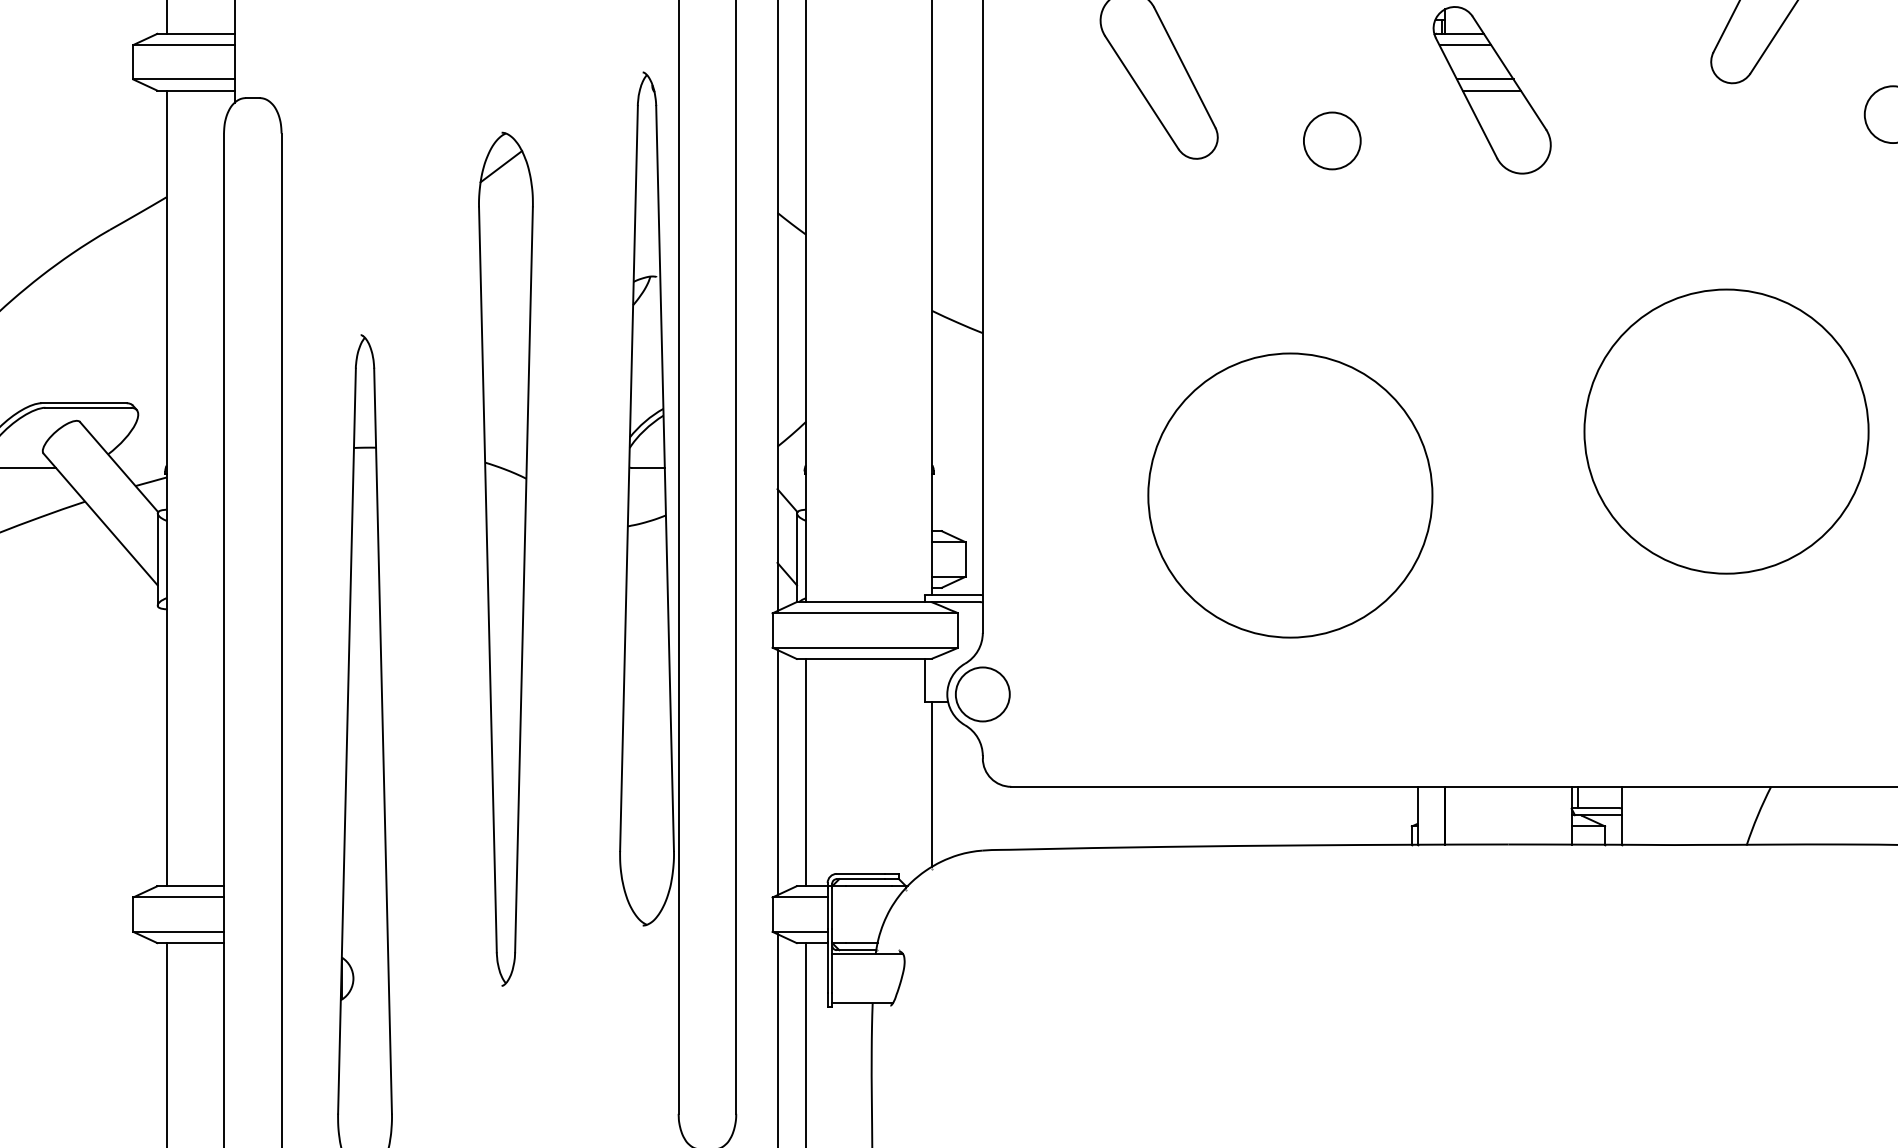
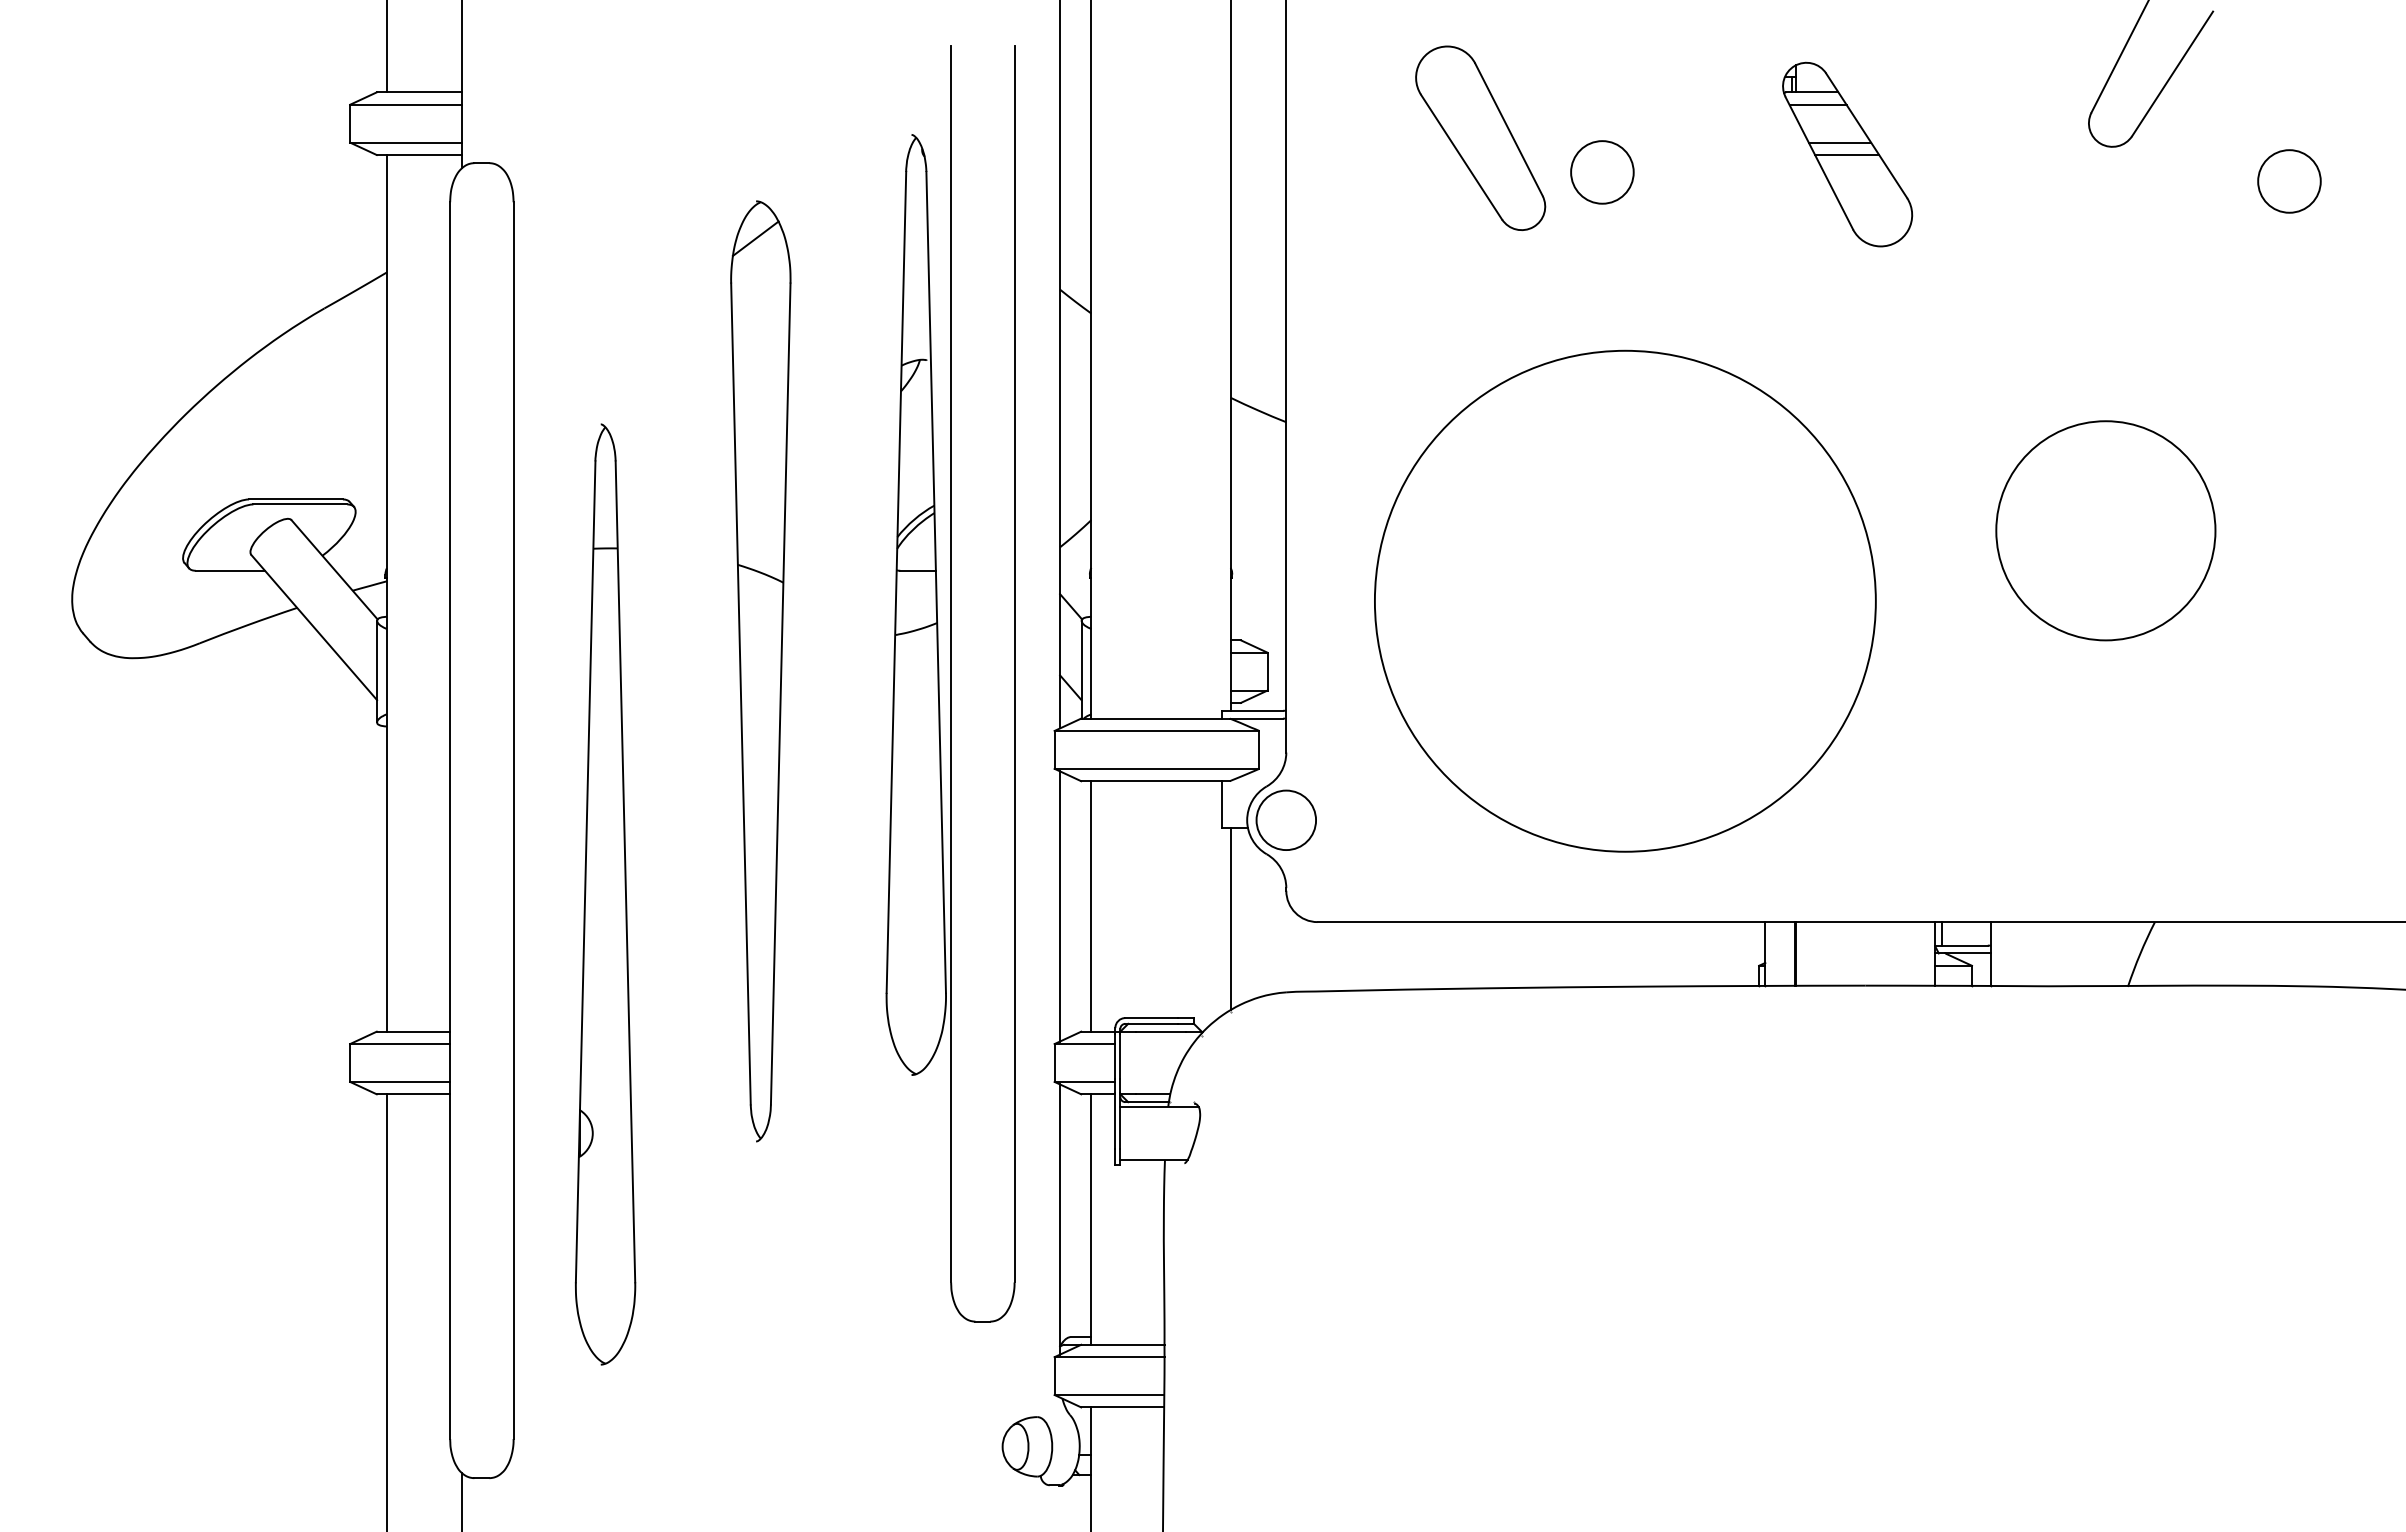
circle: (1332, 141) -> (1602, 172), moved
circle: (1726, 431) -> (2105, 530), size x0.7
circle: (1289, 494) -> (1624, 600), size x1.6

